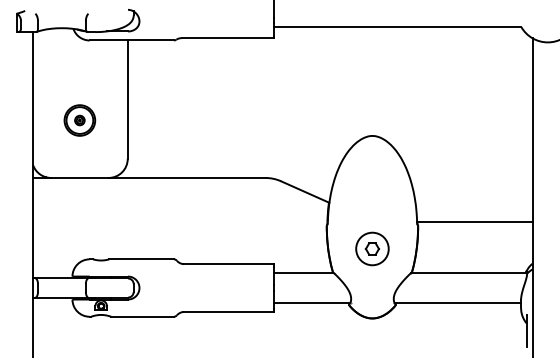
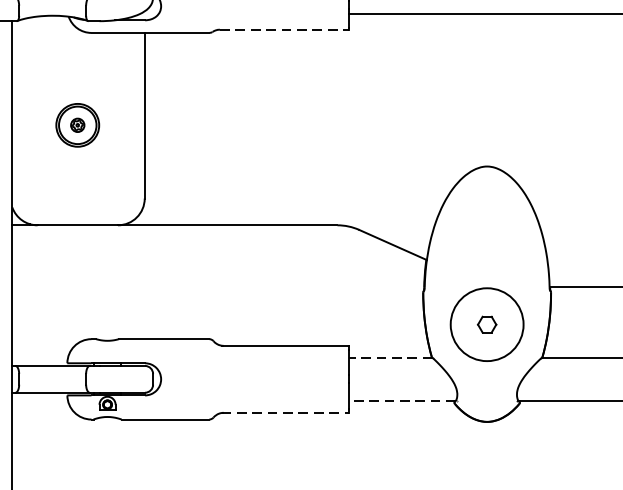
line: (227, 38) -> (284, 30), solid -> dashed
part: (79, 120) -> (77, 125), moved
circle: (372, 248) -> (487, 324), size x1.6
line: (303, 272) -> (390, 357), solid -> dashed
line: (311, 303) -> (401, 400), solid -> dashed
line: (228, 311) -> (285, 412), solid -> dashed

